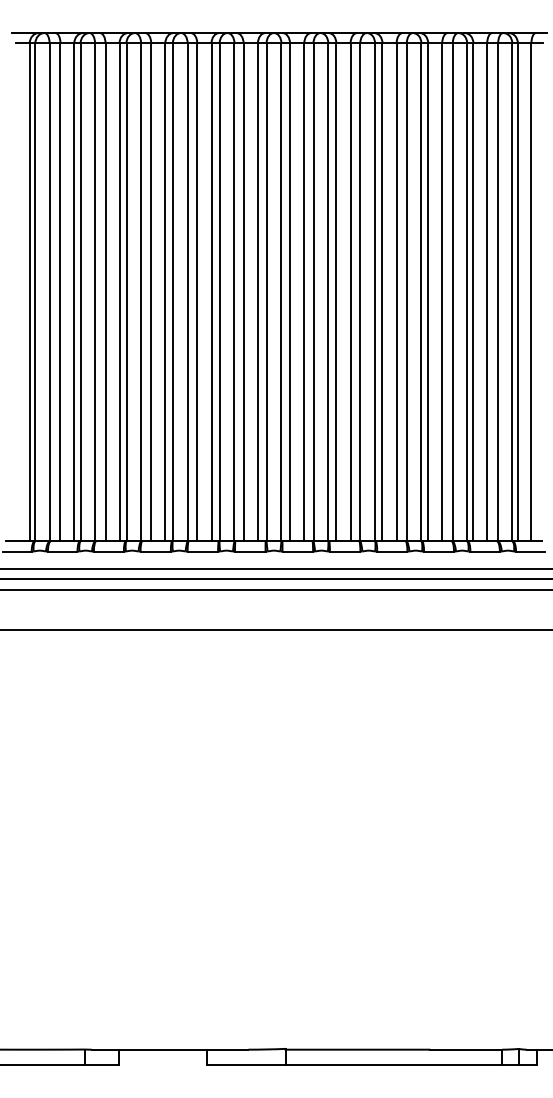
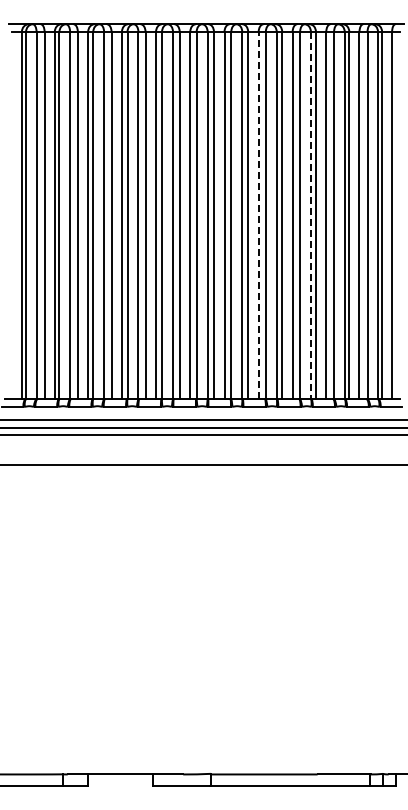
line: (350, 292) -> (258, 215), solid -> dashed
line: (420, 292) -> (310, 215), solid -> dashed

